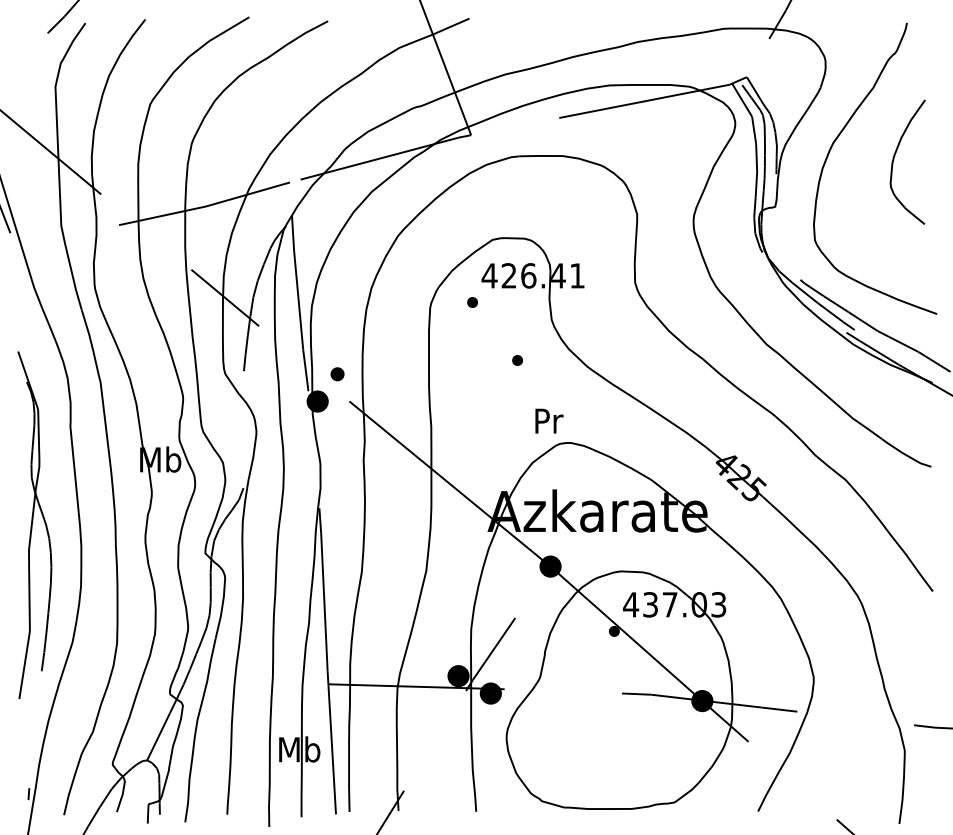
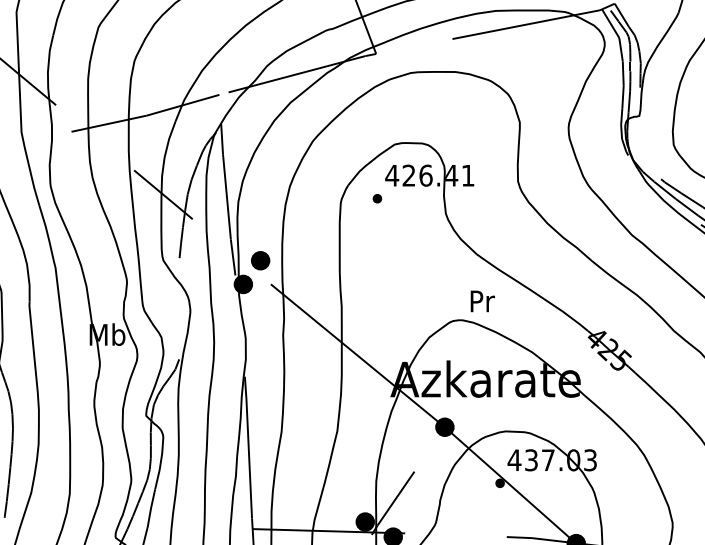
part: (517, 360) -> (416, 248), removed
part: (337, 374) -> (260, 261), size x1.67
text: (549, 420) -> (482, 300), moved

